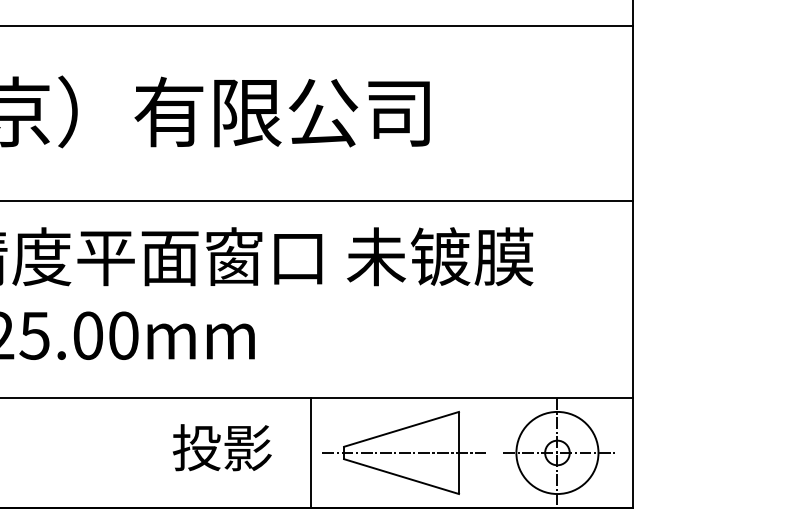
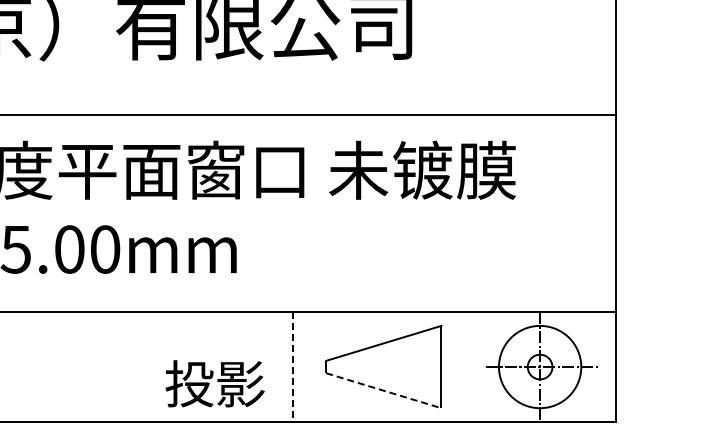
text: (222, 447) -> (215, 383), moved
line: (310, 452) -> (292, 366), solid -> dashed
line: (404, 452) -> (386, 366), removed
line: (402, 476) -> (384, 390), solid -> dashed

